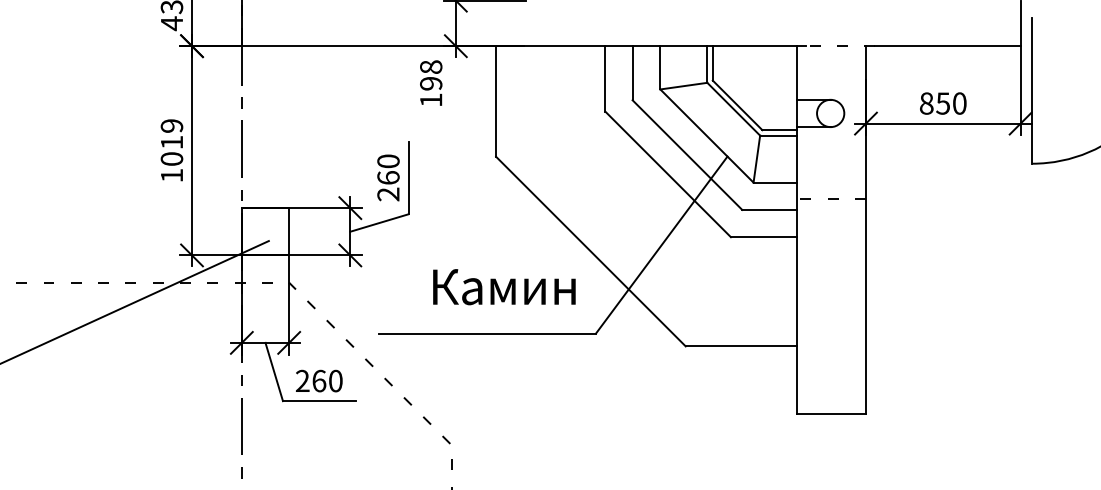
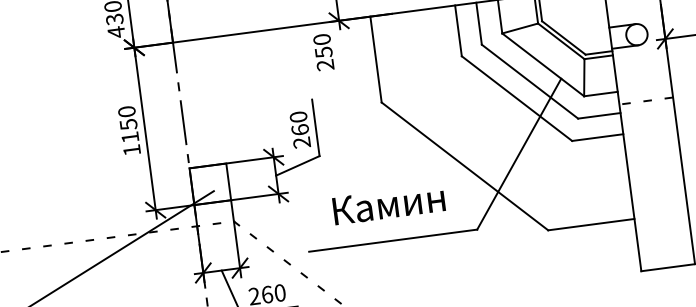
text: (431, 83) -> (324, 52), 198 -> 250
text: (171, 142) -> (128, 124), 1019 -> 1150
text: (504, 287) -> (389, 204), moved

